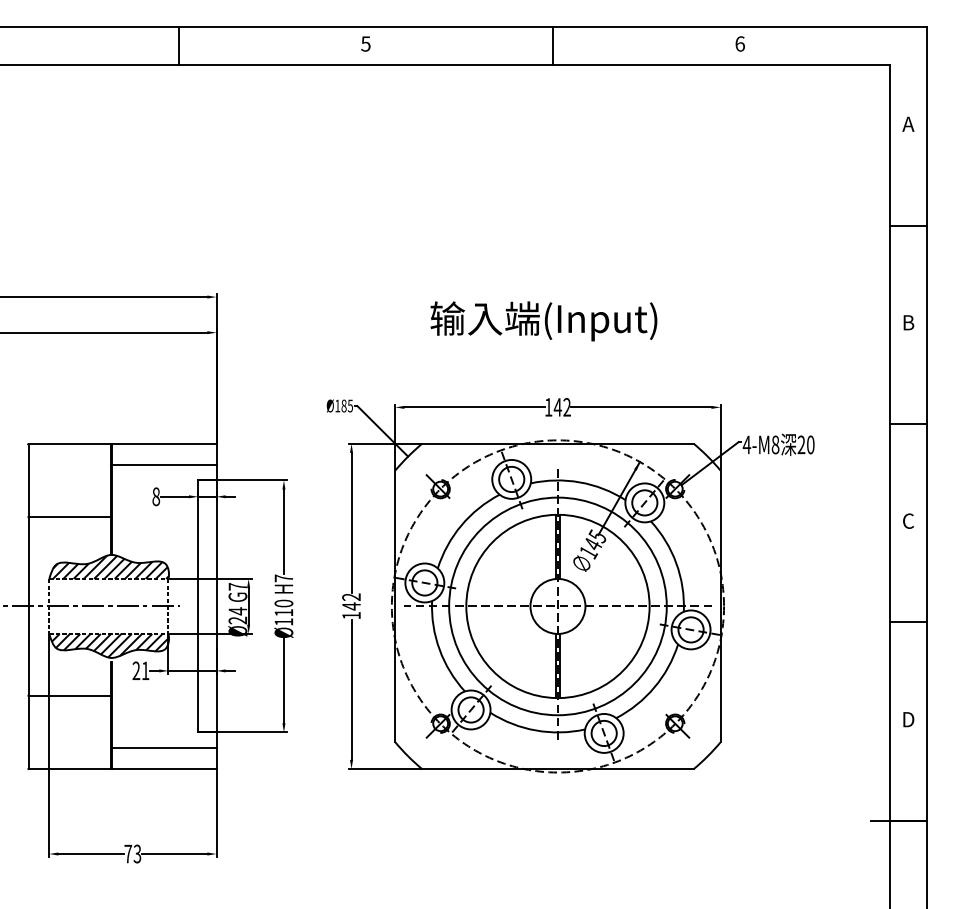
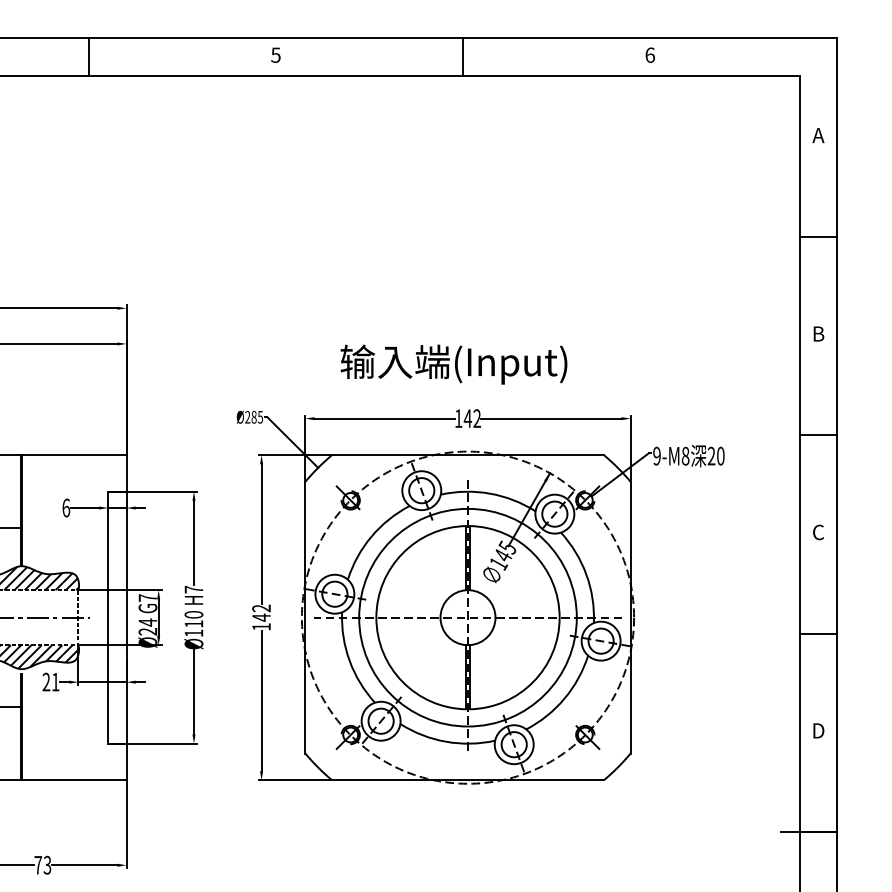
text: (543, 321) -> (453, 364), moved
text: (337, 405) -> (247, 416), 185 -> 285
text: (746, 444) -> (656, 455), 4-M8 -> 9-M8
line: (163, 464) -> (73, 475), removed
text: (156, 496) -> (66, 507), 8 -> 6
line: (164, 748) -> (74, 759), removed

